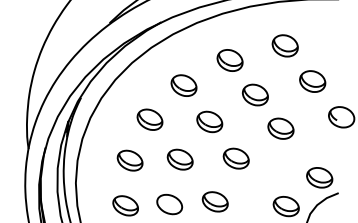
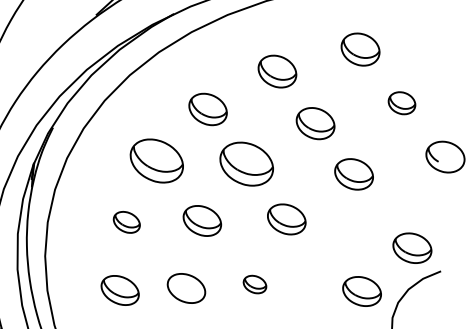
part: (312, 81) -> (401, 103), size x0.7
part: (149, 119) -> (156, 160), size x1.4
part: (209, 121) -> (246, 163), size x1.4
part: (129, 160) -> (125, 222), size x0.7
part: (214, 201) -> (253, 283), size x0.6

